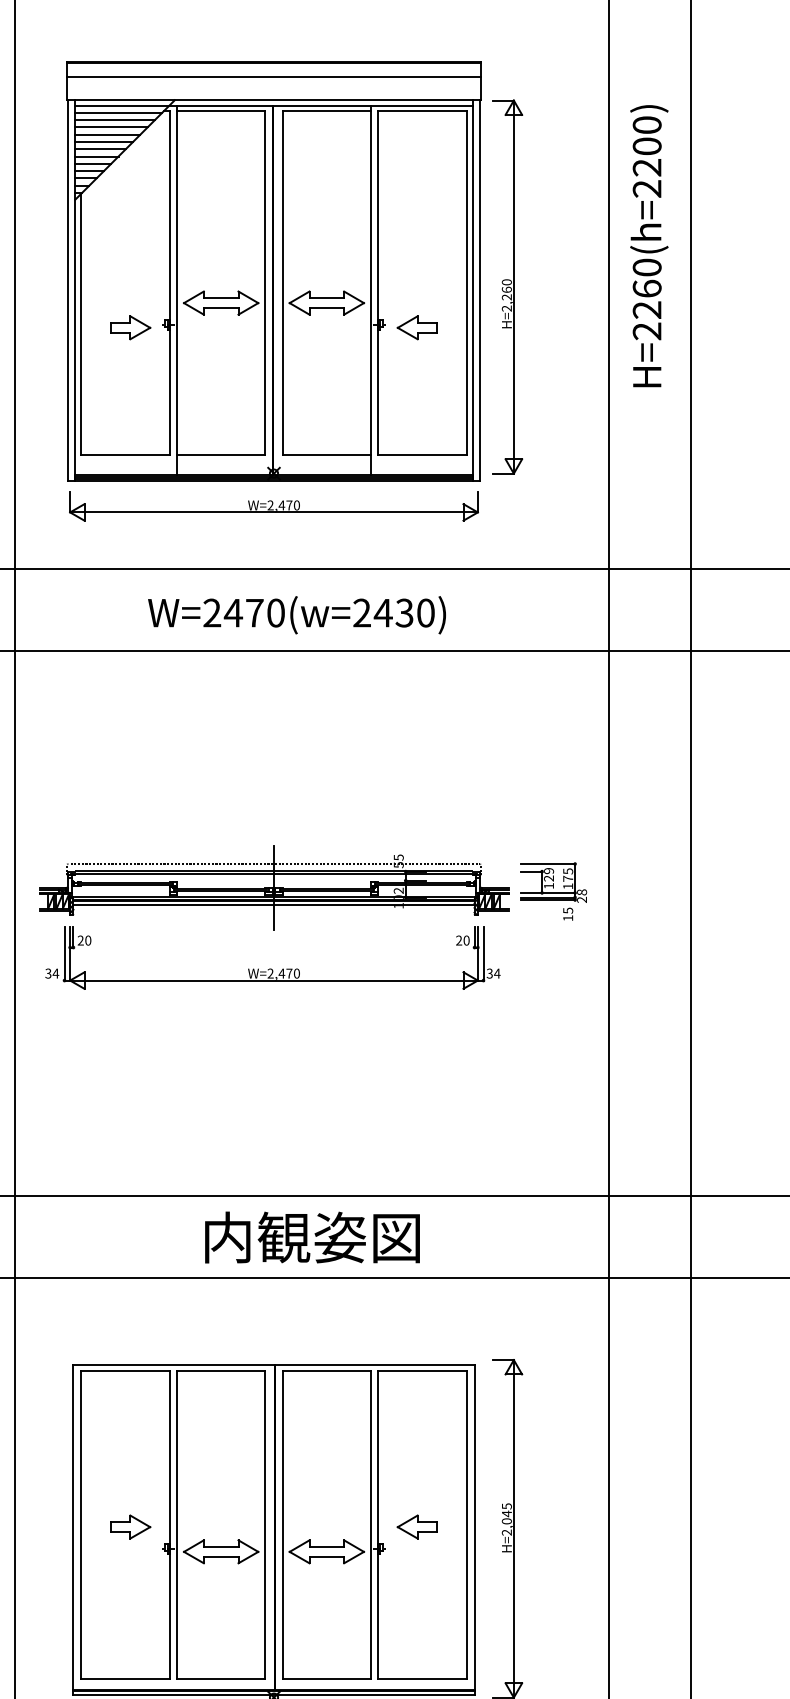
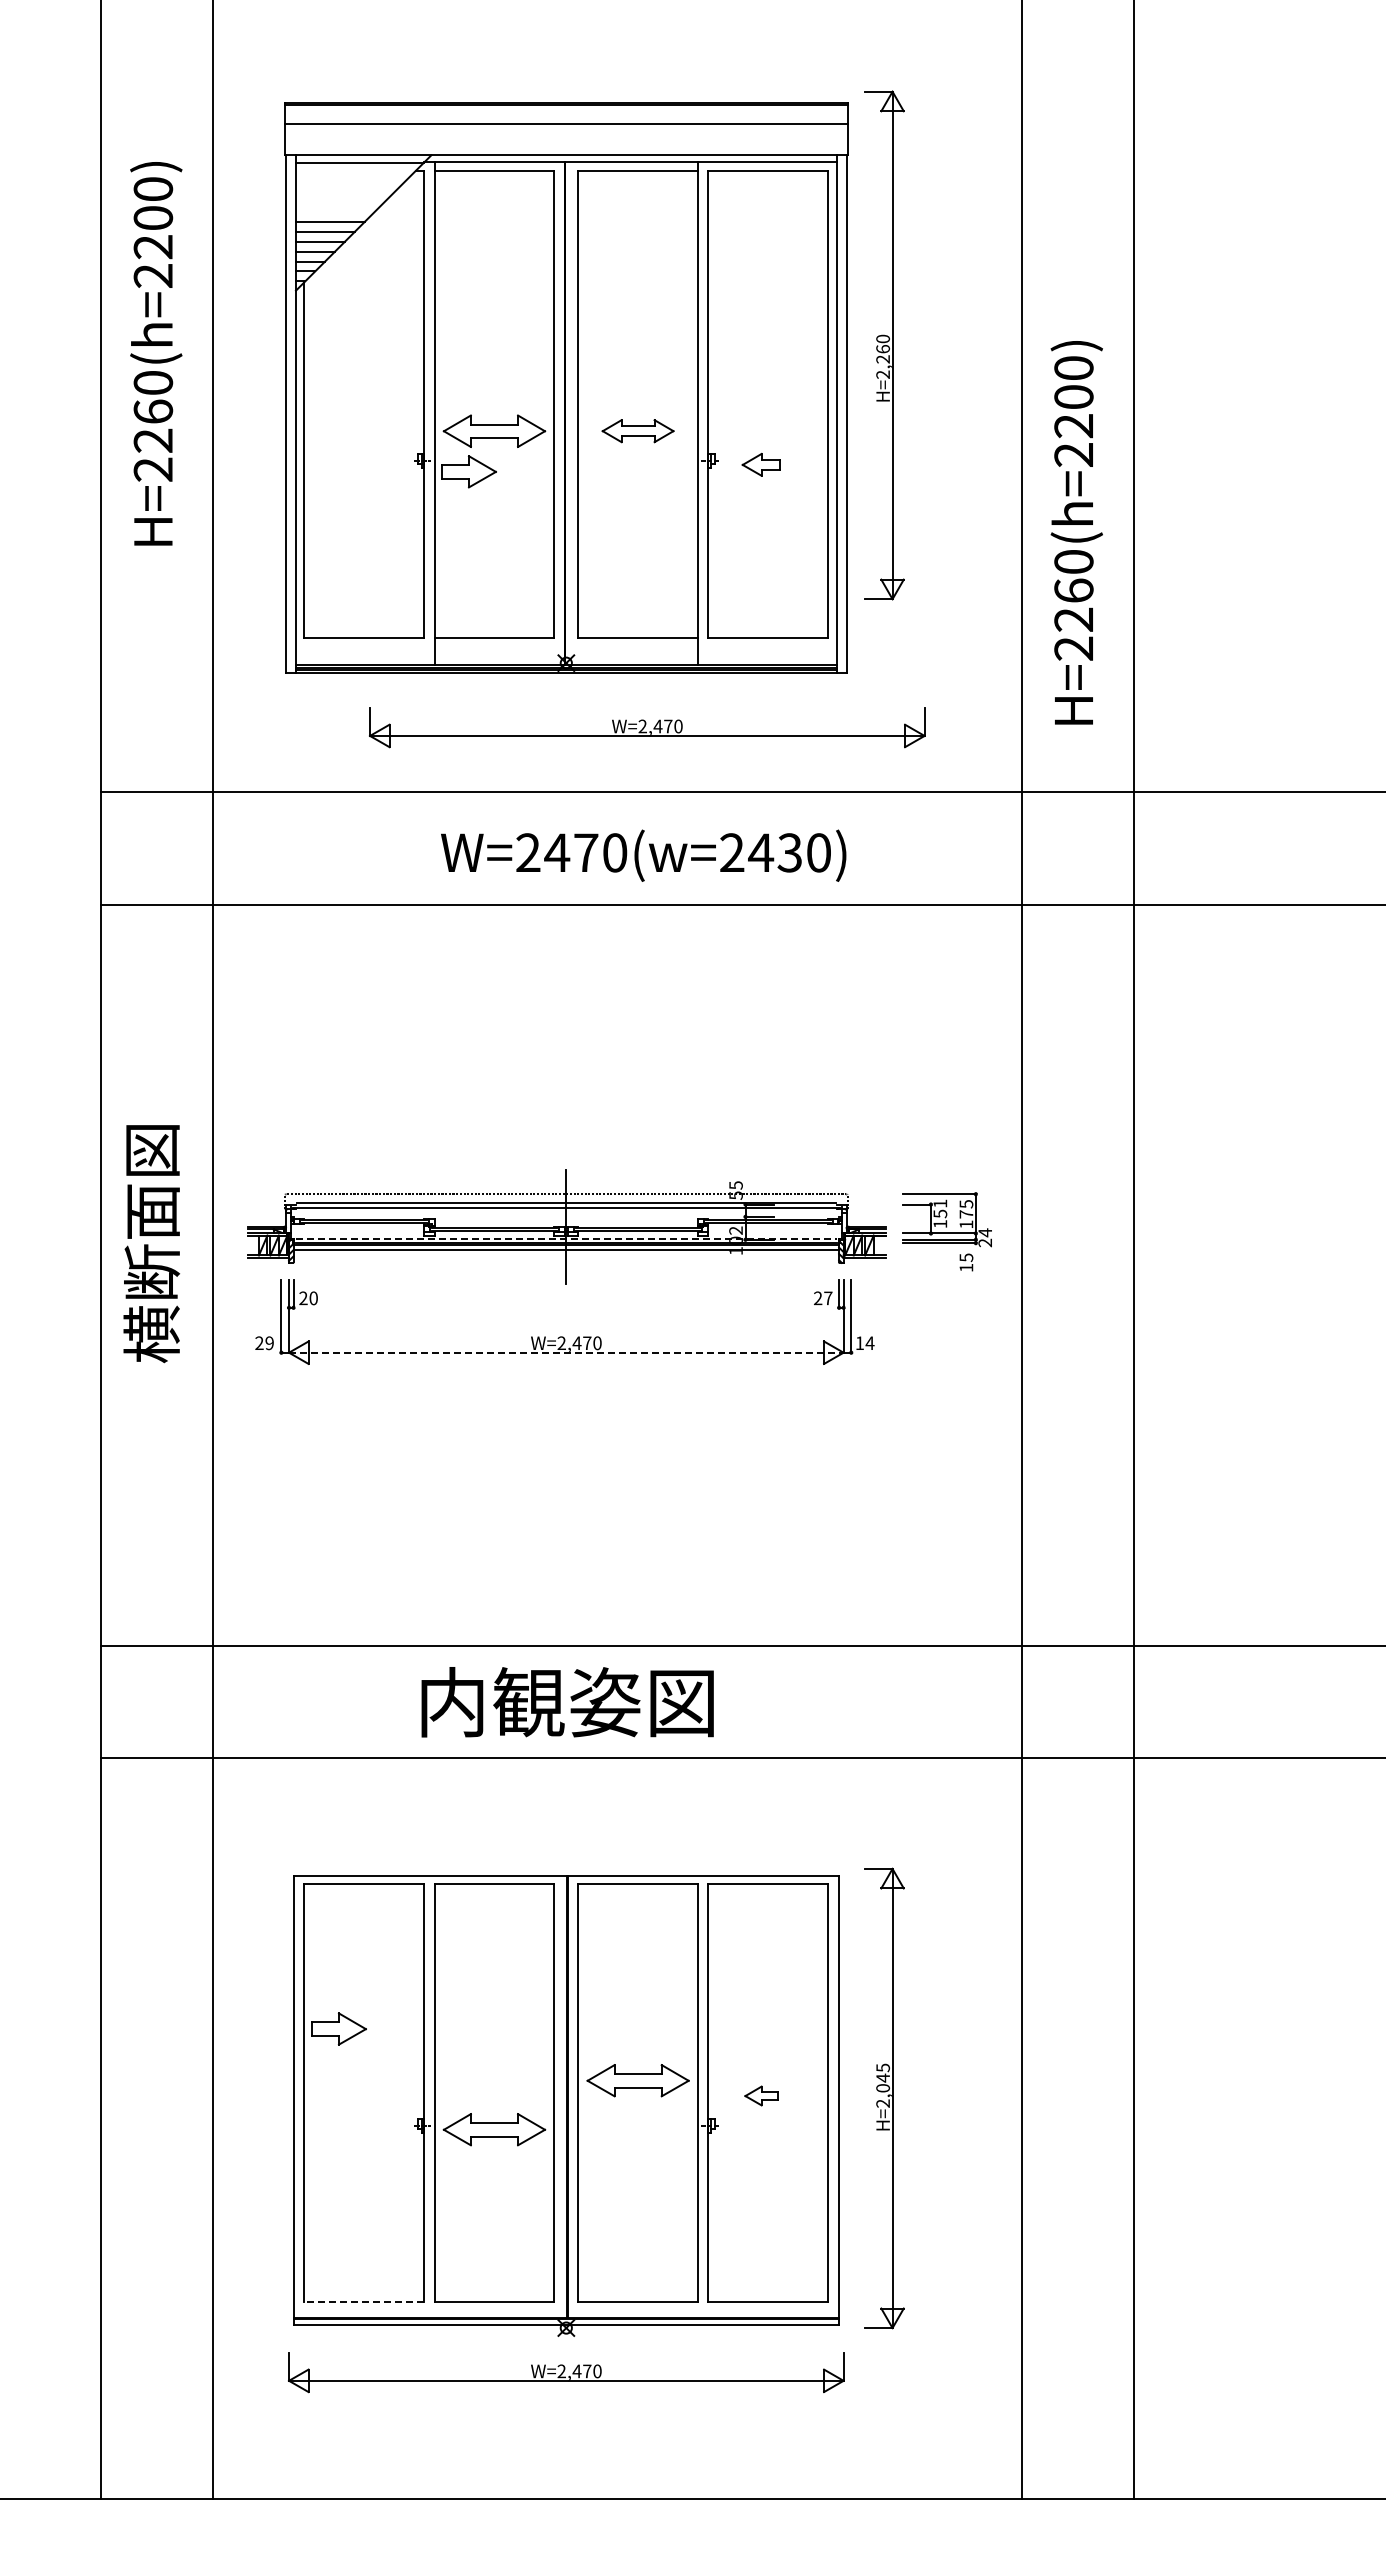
line: (118, 112) -> (354, 172), removed
line: (114, 120) -> (349, 182), removed
line: (110, 127) -> (344, 192), removed
line: (107, 134) -> (339, 202), removed
line: (103, 142) -> (334, 212), removed
text: (649, 245) -> (1076, 532), moved
part: (507, 287) -> (884, 345), moved
part: (326, 302) -> (637, 430), size x0.7
part: (130, 327) -> (468, 471), moved
part: (417, 327) -> (761, 464), size x0.7
part: (274, 506) -> (647, 727), moved
text: (296, 615) -> (643, 855), moved
text: (549, 874) -> (940, 1208), 129 -> 151
text: (582, 892) -> (985, 1232), 28 -> 24
line: (274, 896) -> (566, 1238), solid -> dashed
text: (466, 940) -> (828, 1298), 20 -> 27
text: (52, 973) -> (264, 1343), 34 -> 29
text: (489, 973) -> (859, 1343), 34 -> 14
line: (274, 980) -> (566, 1352), solid -> dashed
text: (312, 1237) -> (567, 1702), moved
part: (130, 1526) -> (338, 2028), moved
part: (417, 1526) -> (761, 2095), size x0.6
part: (326, 1551) -> (637, 2080), moved
line: (124, 1678) -> (363, 2302), solid -> dashed

